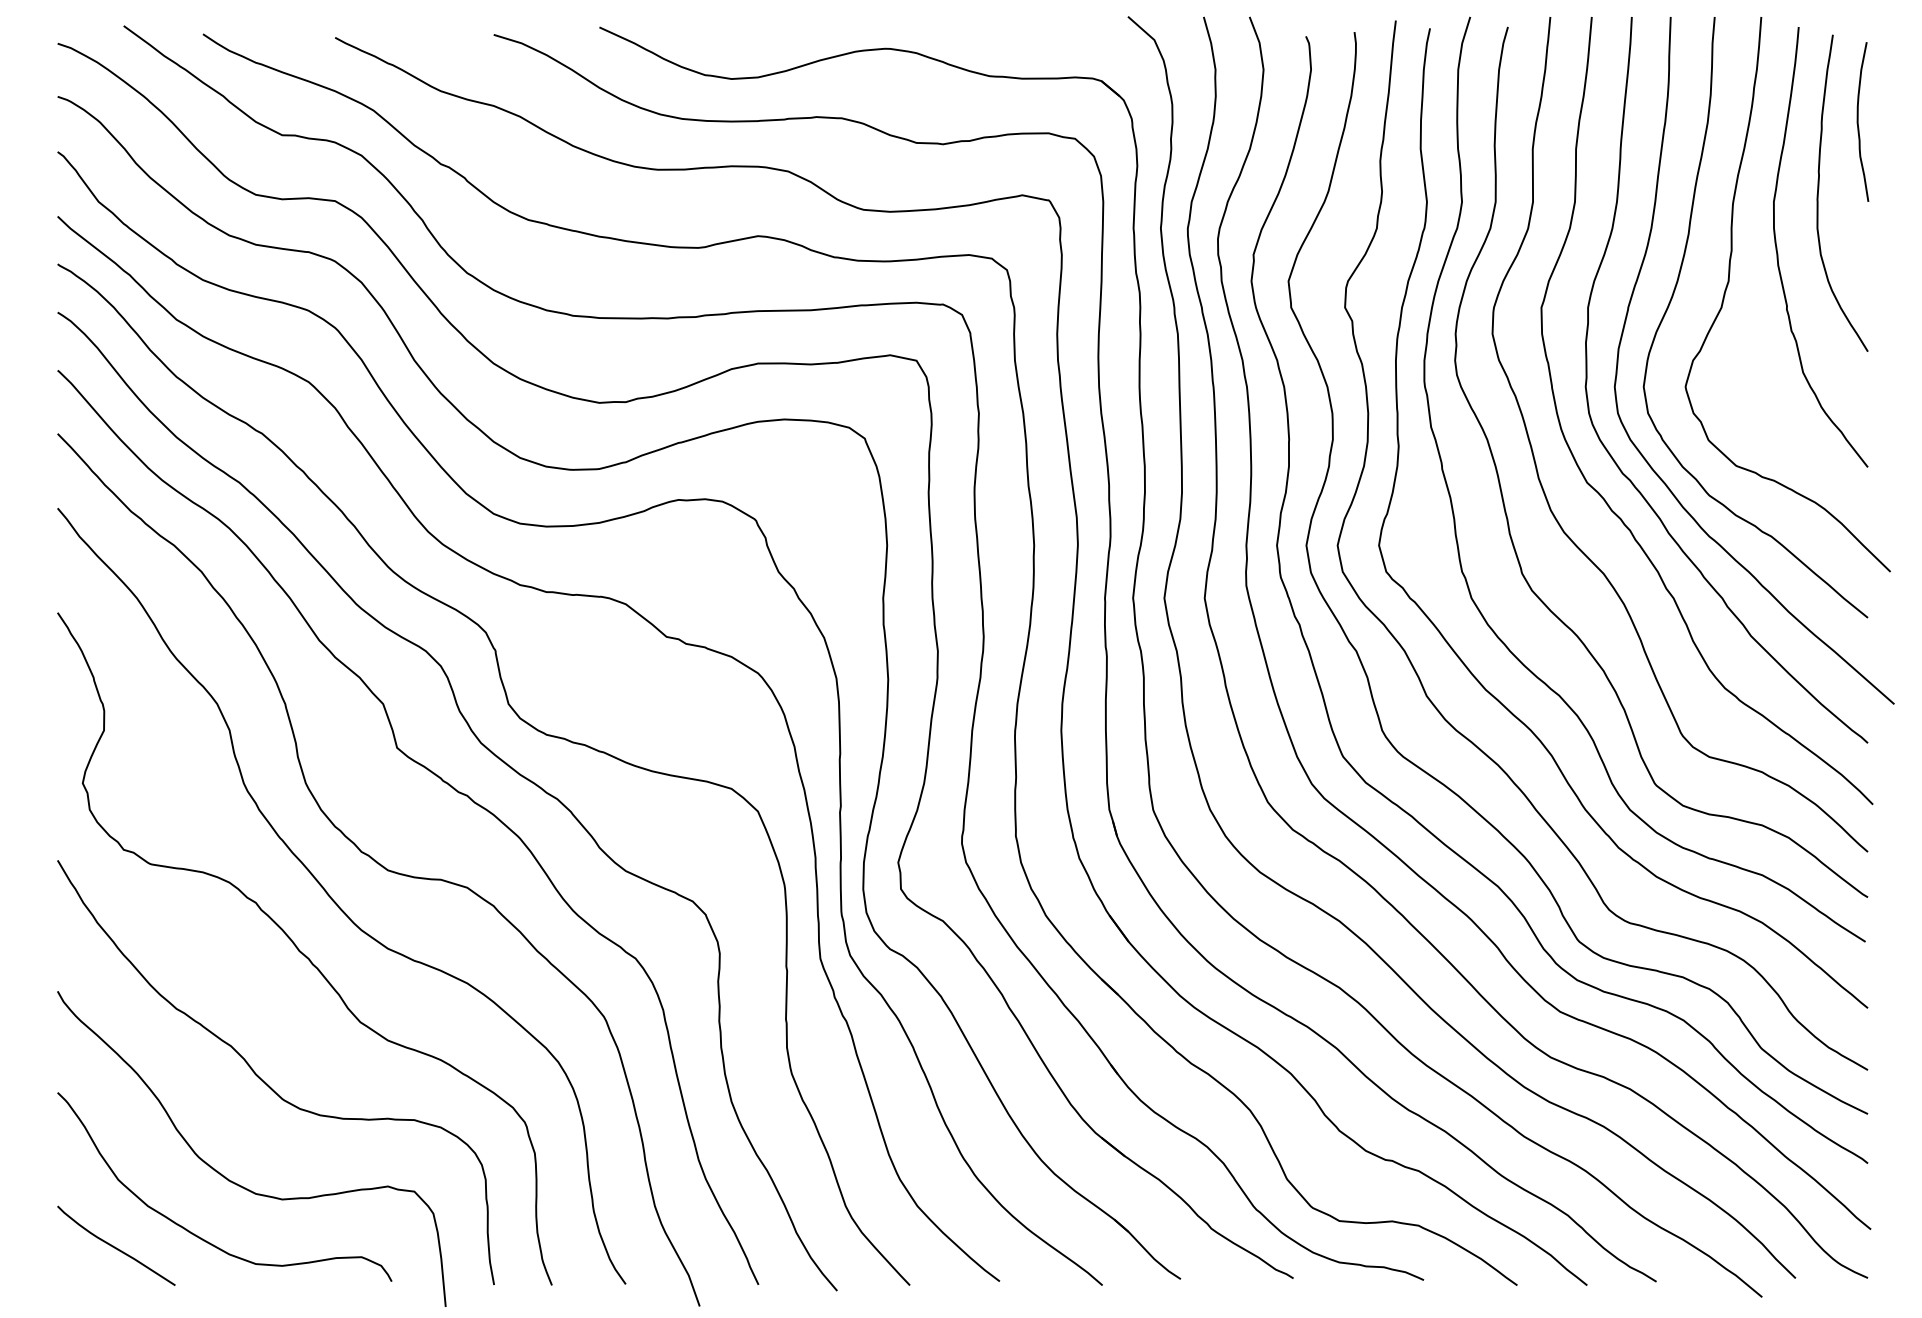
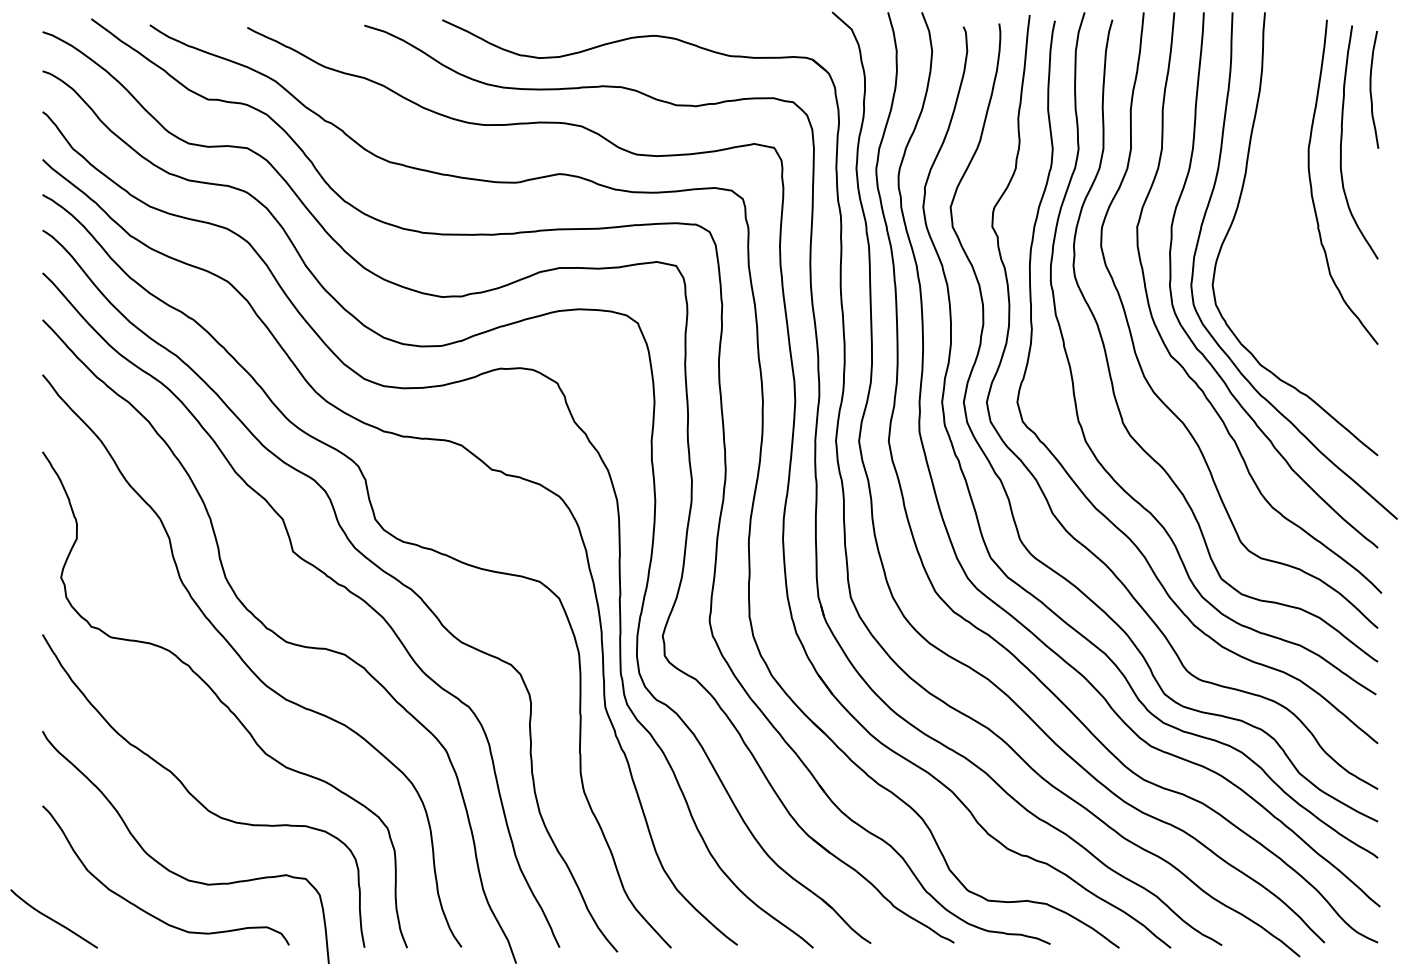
curve: (1729, 282) -> (1275, 208), removed
curve: (115, 1246) -> (53, 919), moved

